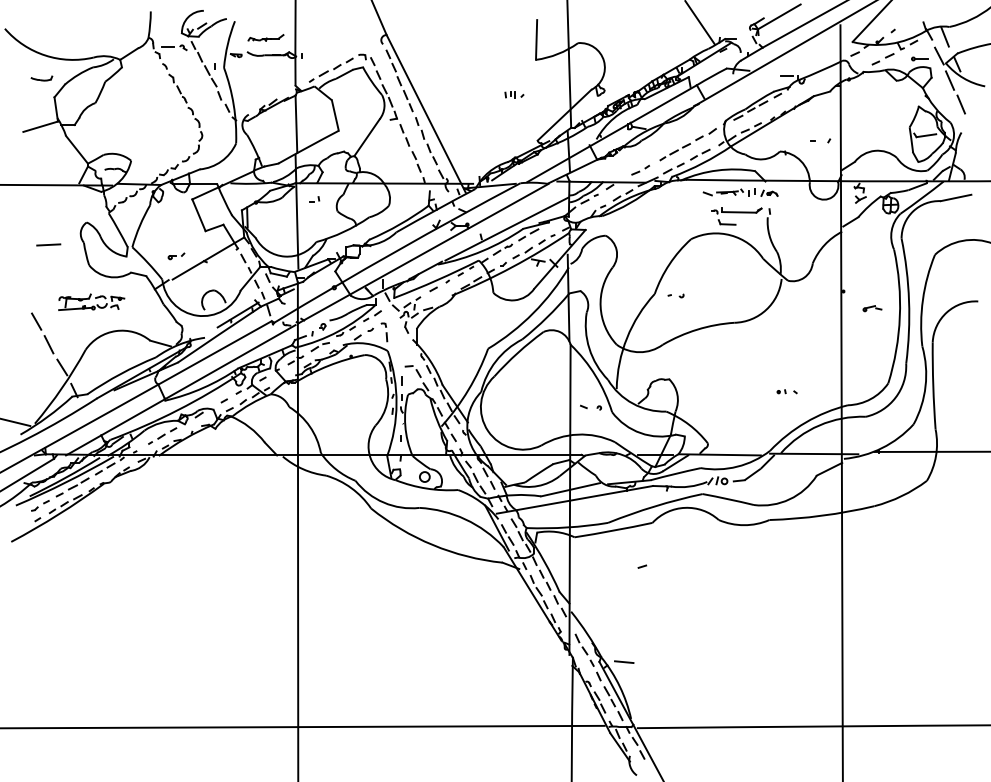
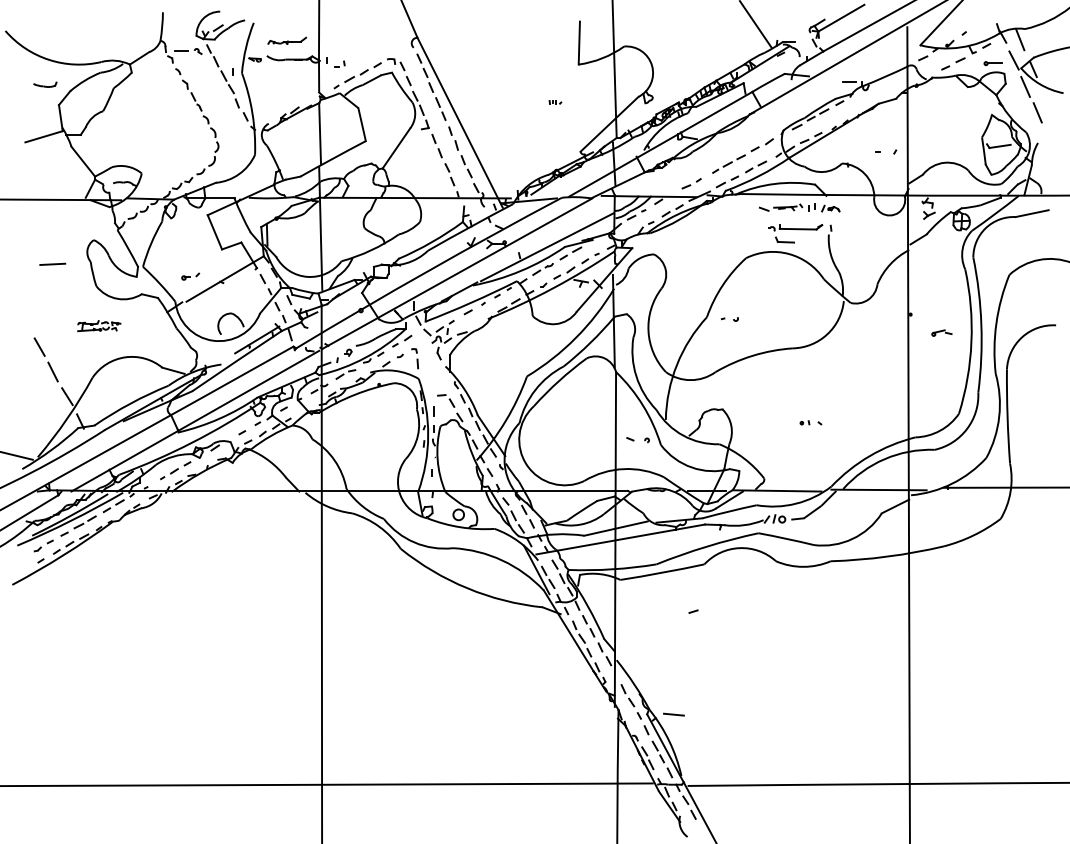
part: (514, 94) -> (555, 101), size x0.6
part: (314, 199) -> (339, 64), moved
part: (91, 301) -> (98, 325), size x0.6
part: (786, 391) -> (810, 422), moved

